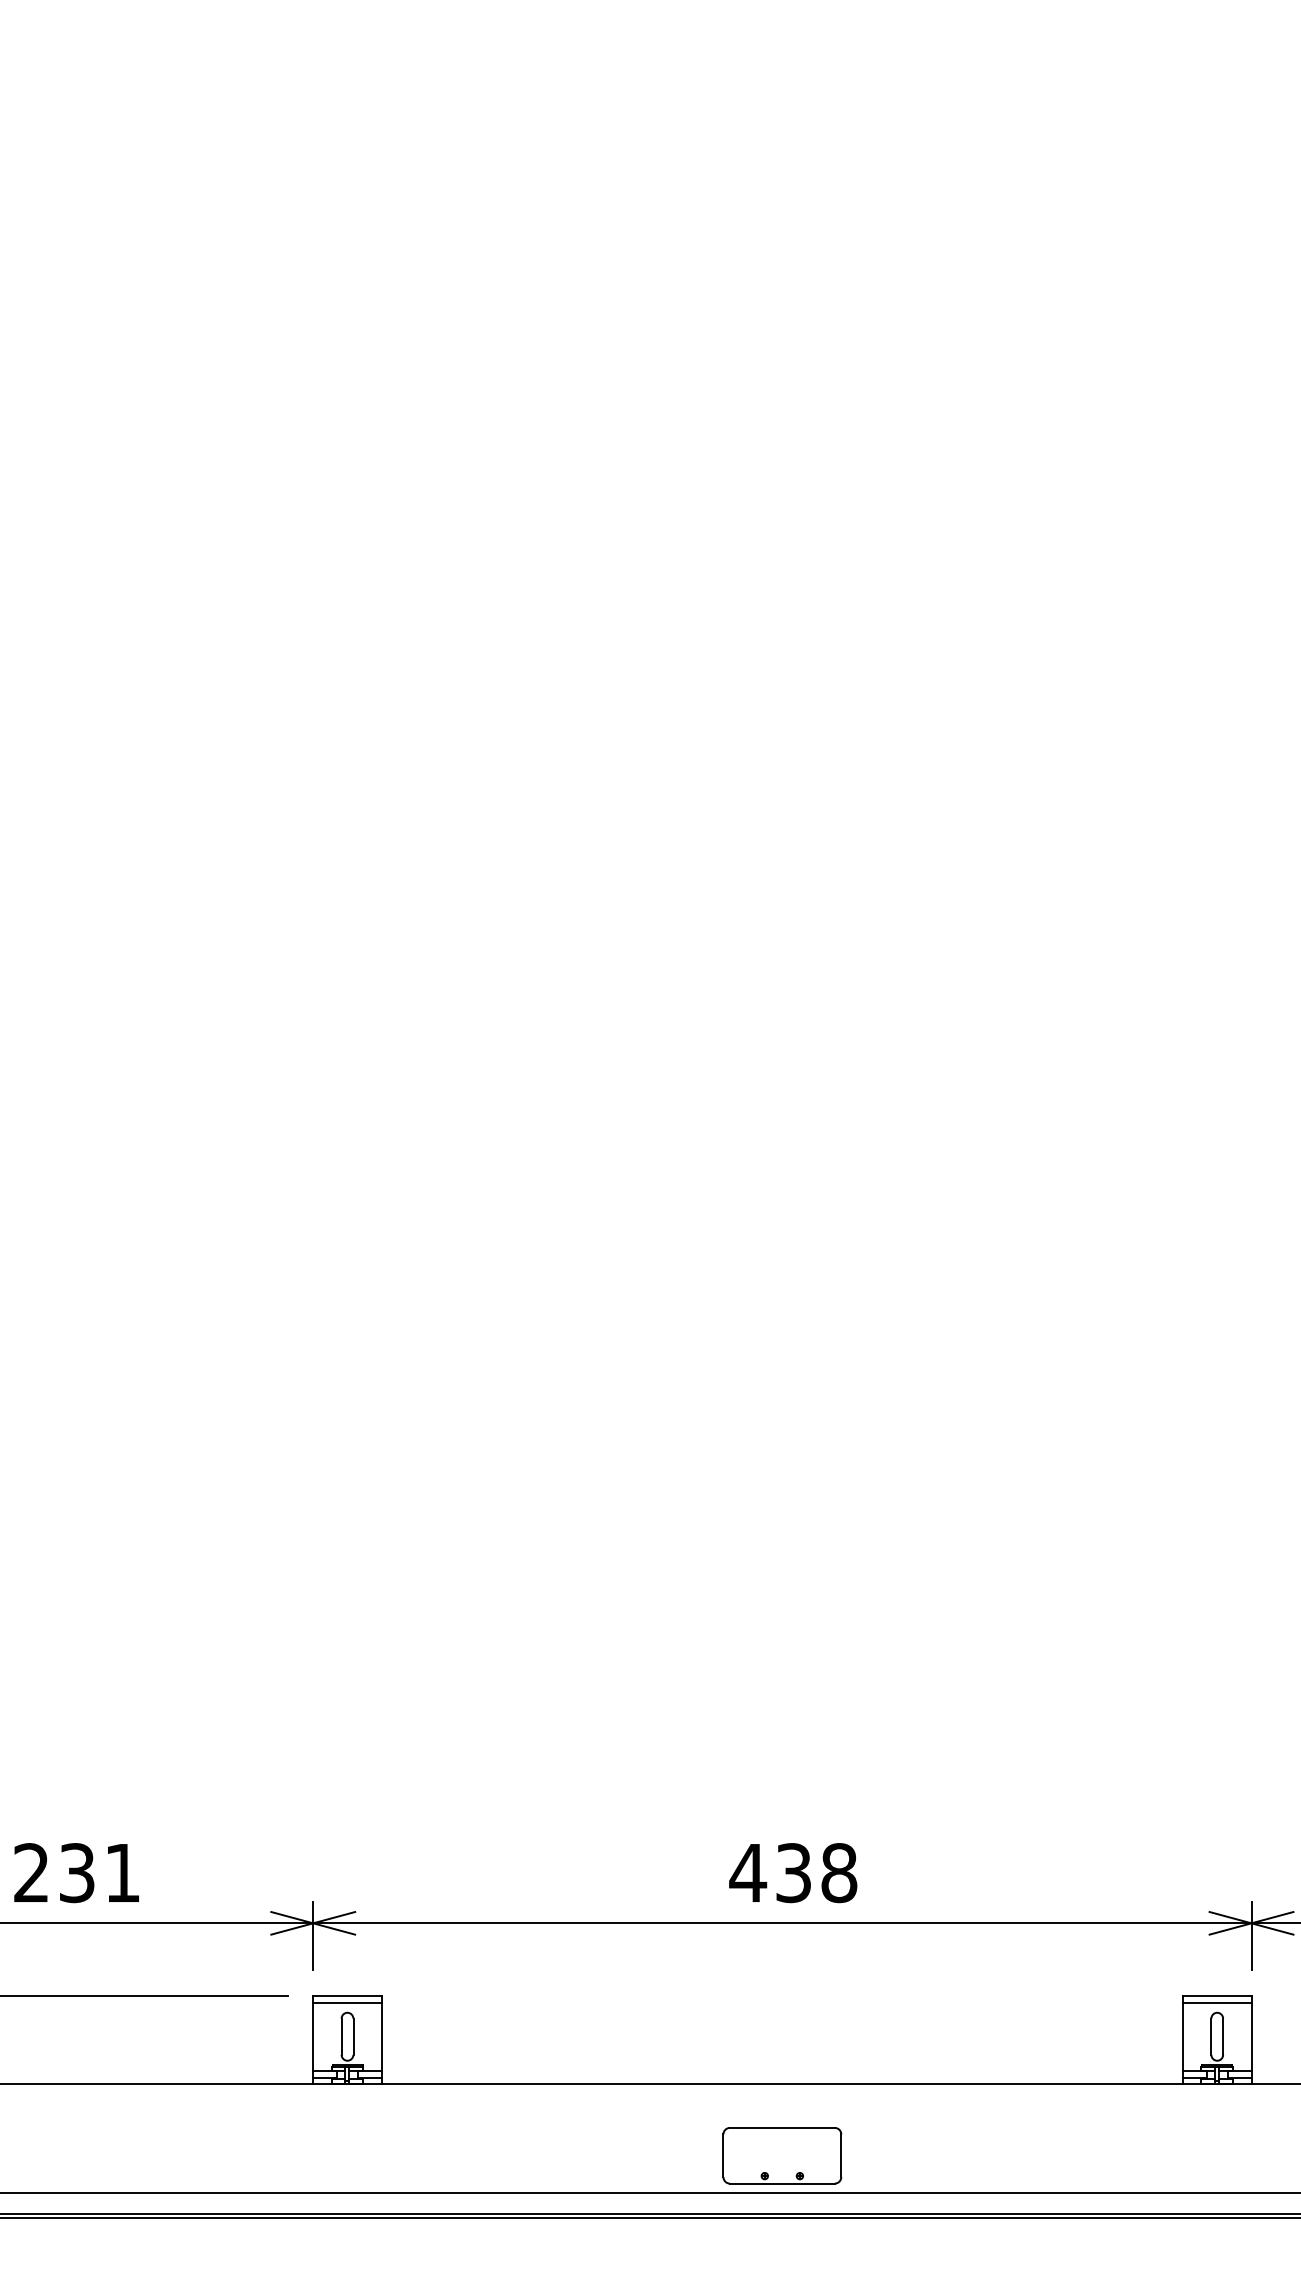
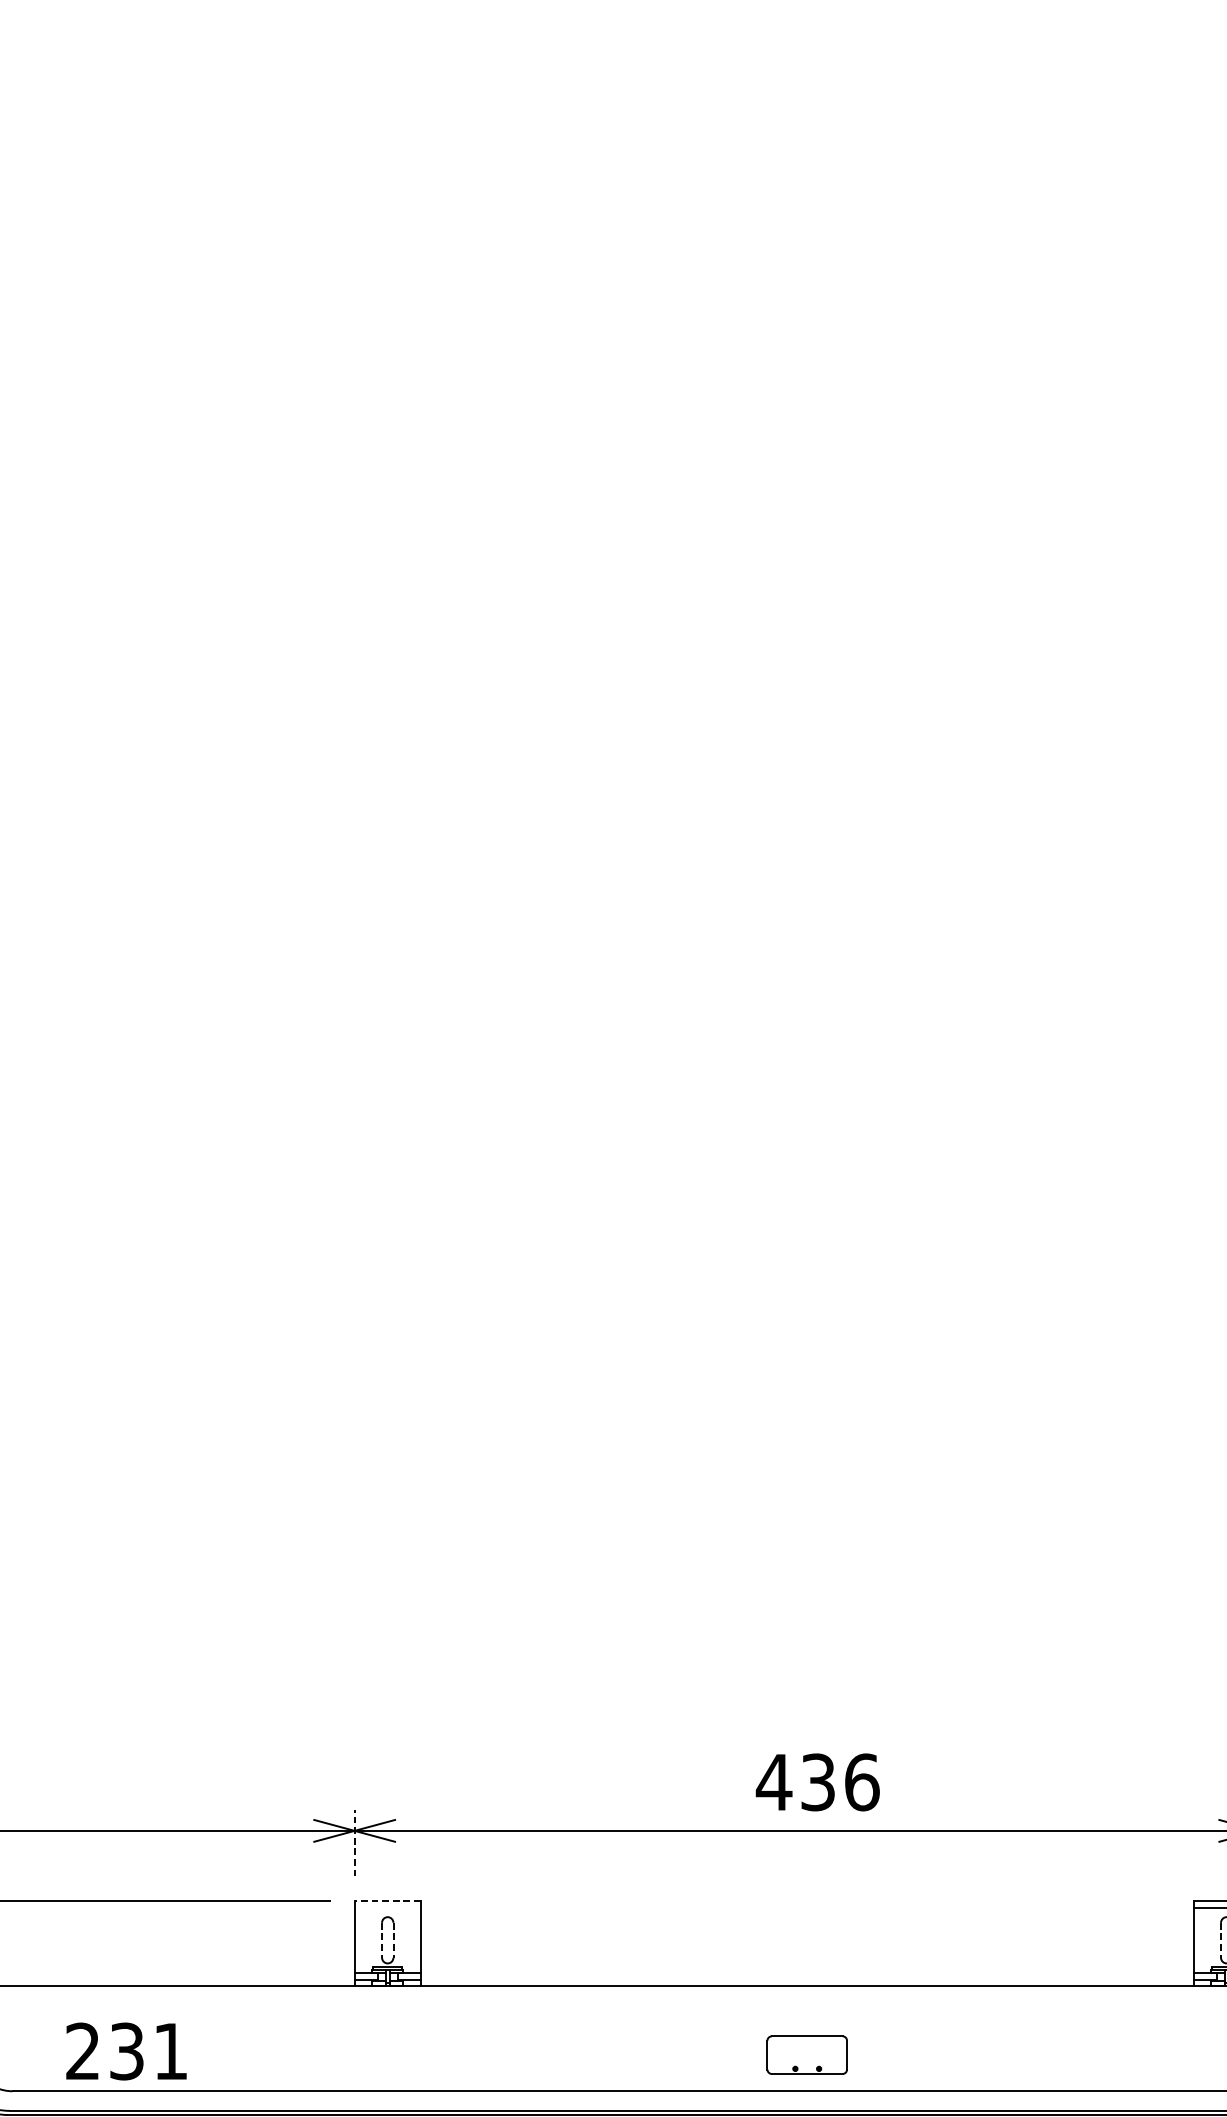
text: (76, 1873) -> (126, 2051), moved
text: (839, 1873) -> (862, 1782), 438 -> 436
line: (313, 1935) -> (354, 1842), solid -> dashed
line: (347, 1996) -> (387, 1901), solid -> dashed
line: (347, 2002) -> (387, 1907), removed
line: (341, 2037) -> (381, 1941), solid -> dashed
line: (353, 2037) -> (393, 1941), solid -> dashed
line: (1211, 2037) -> (1221, 1941), solid -> dashed
part: (782, 2155) -> (807, 2054), size x0.7

